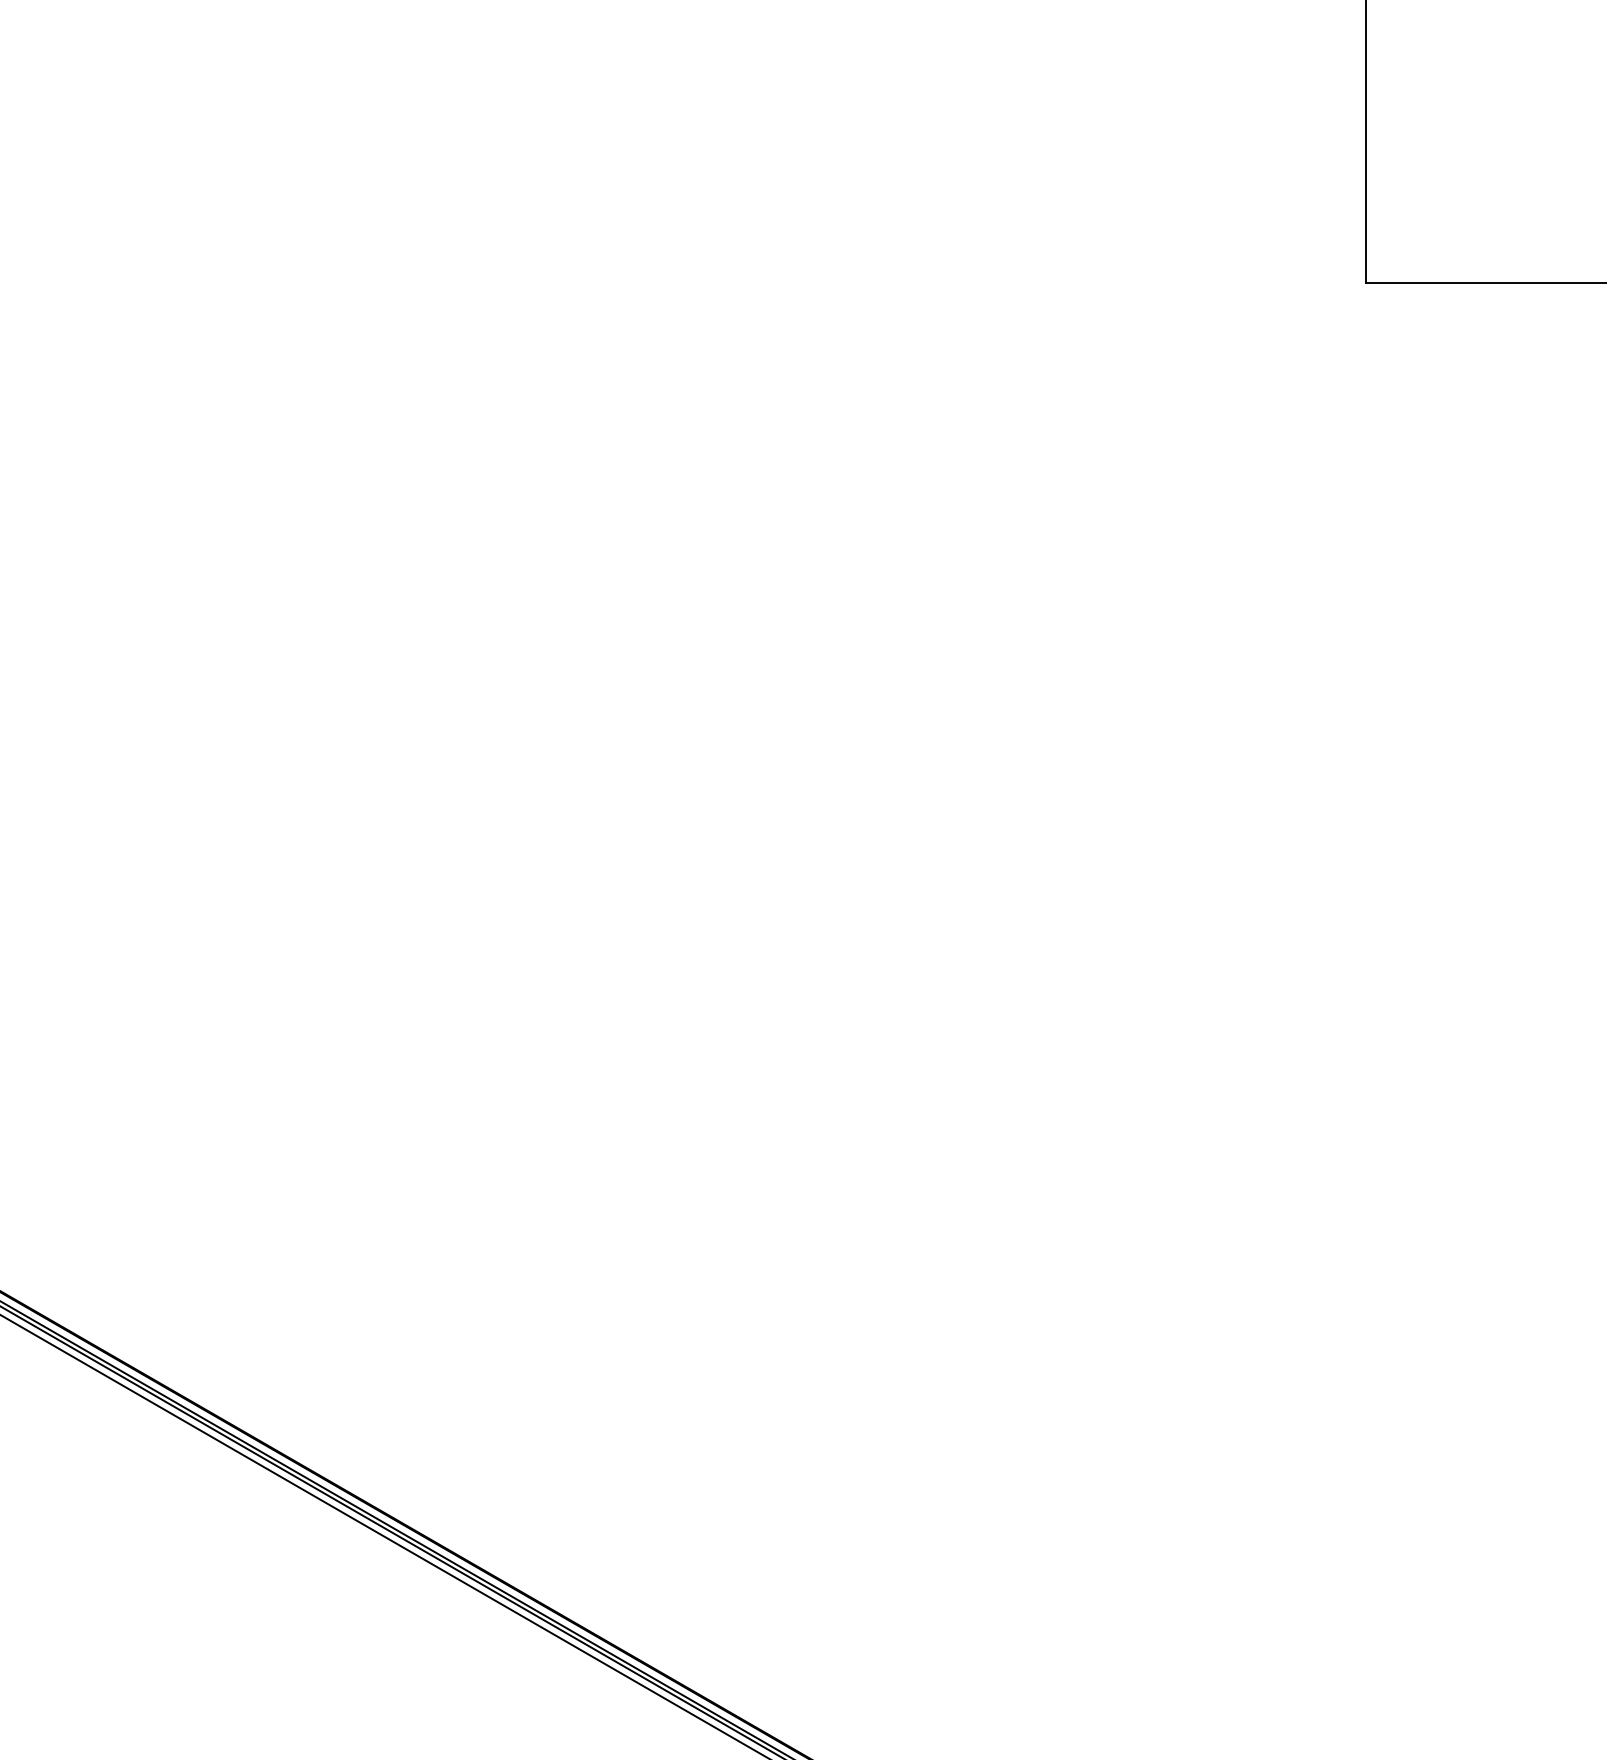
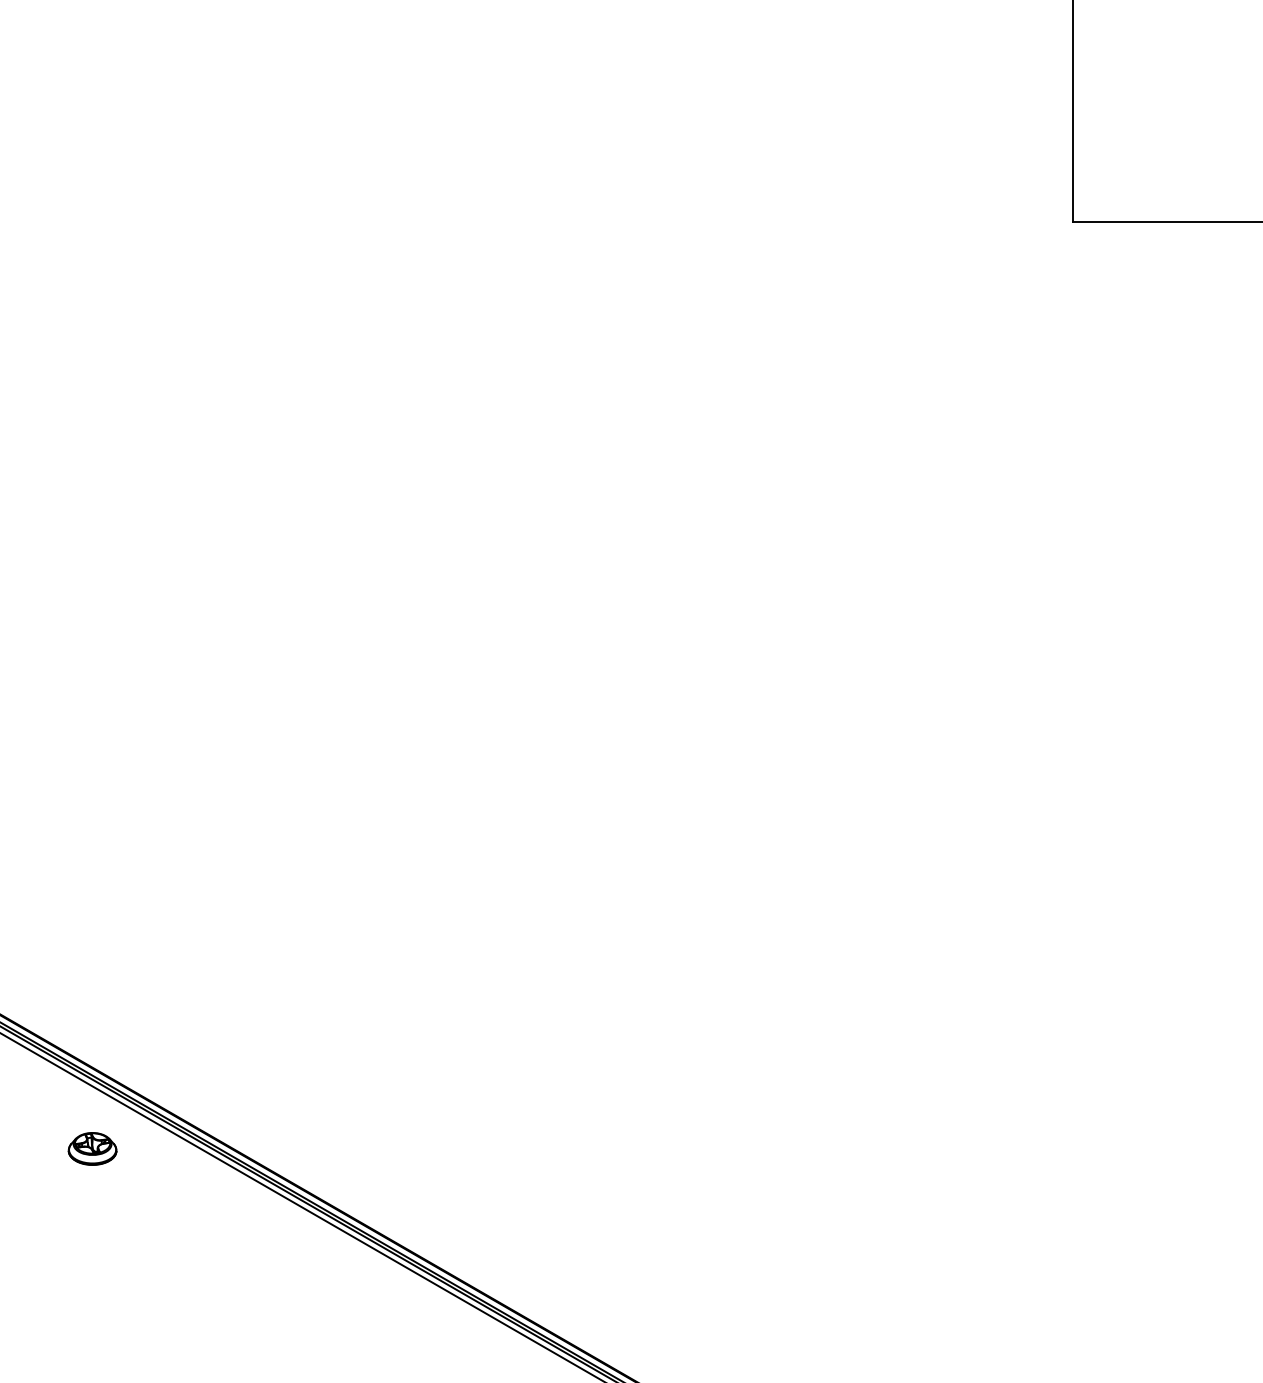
part: (117, 1462) -> (92, 1149), added

